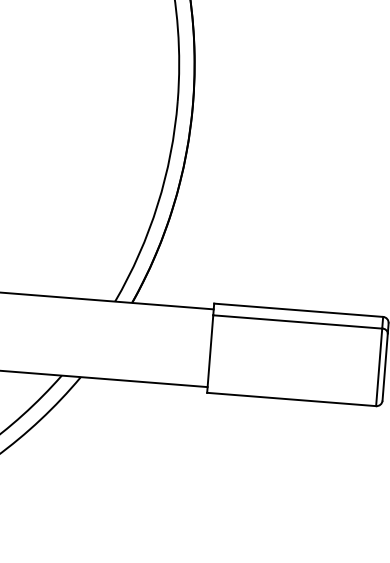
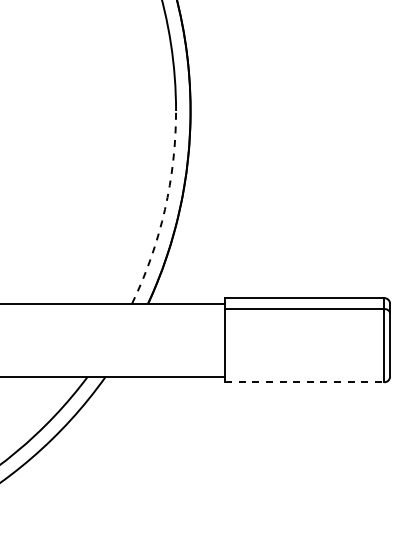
arc: (157, 204) -> (164, 209), solid -> dashed
line: (291, 399) -> (304, 382), solid -> dashed

